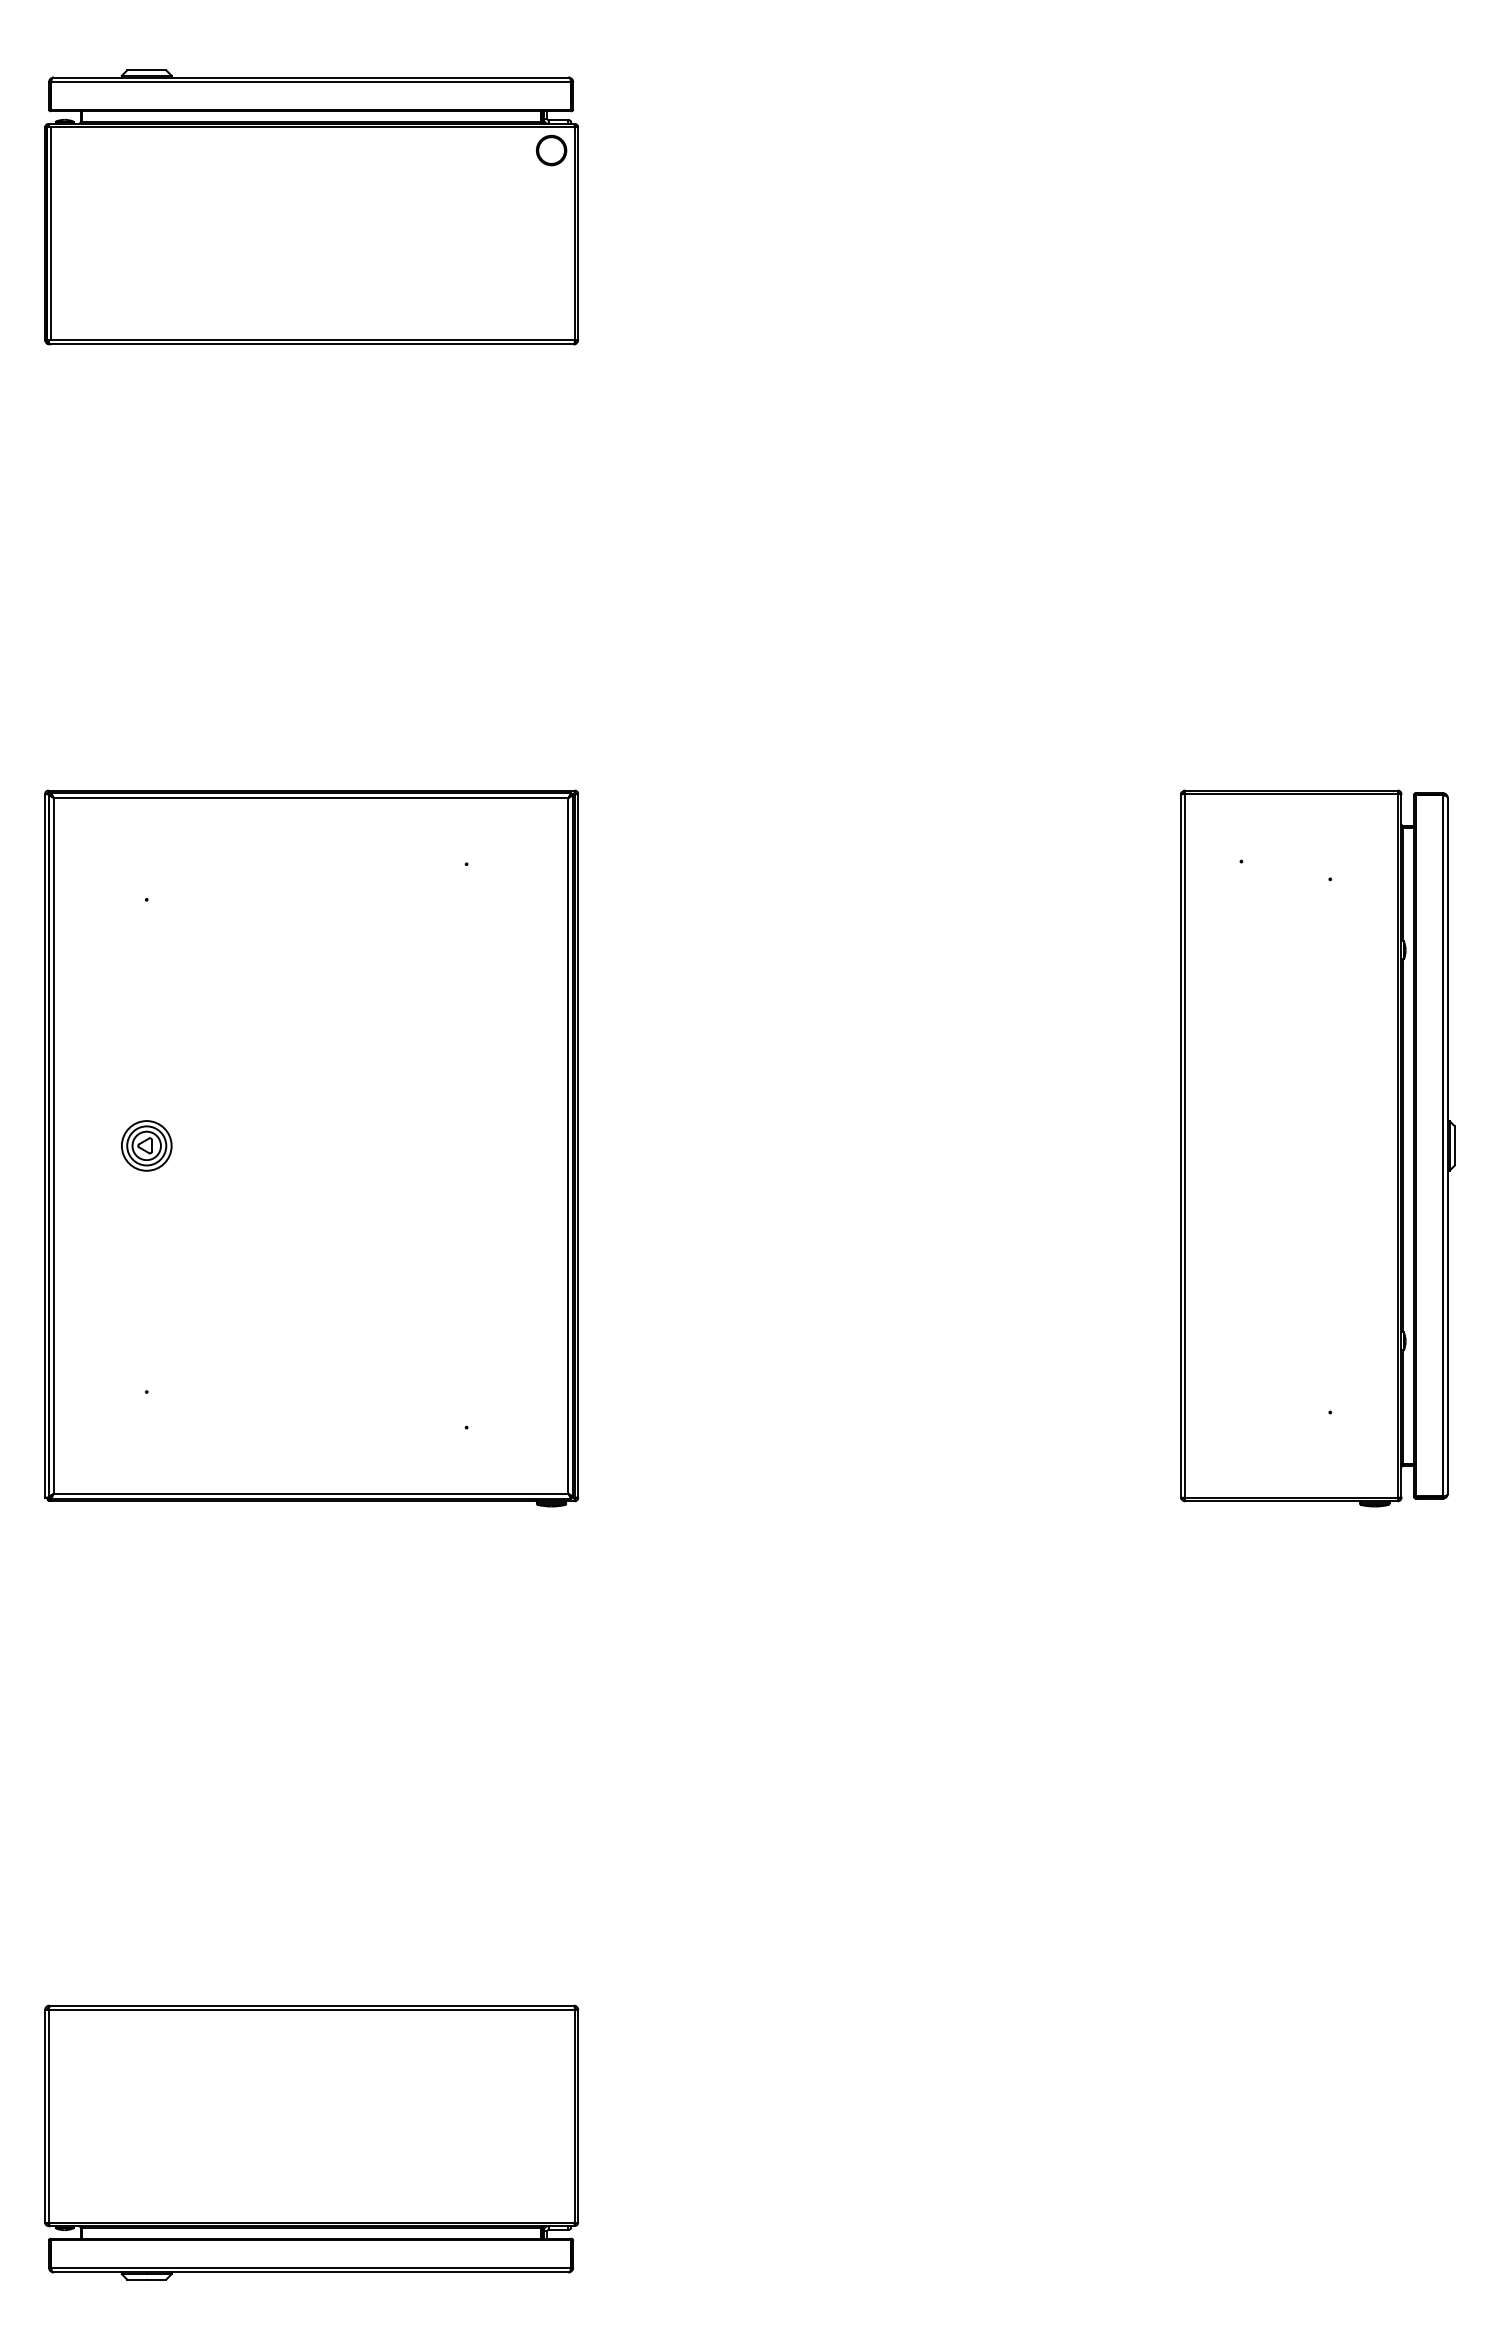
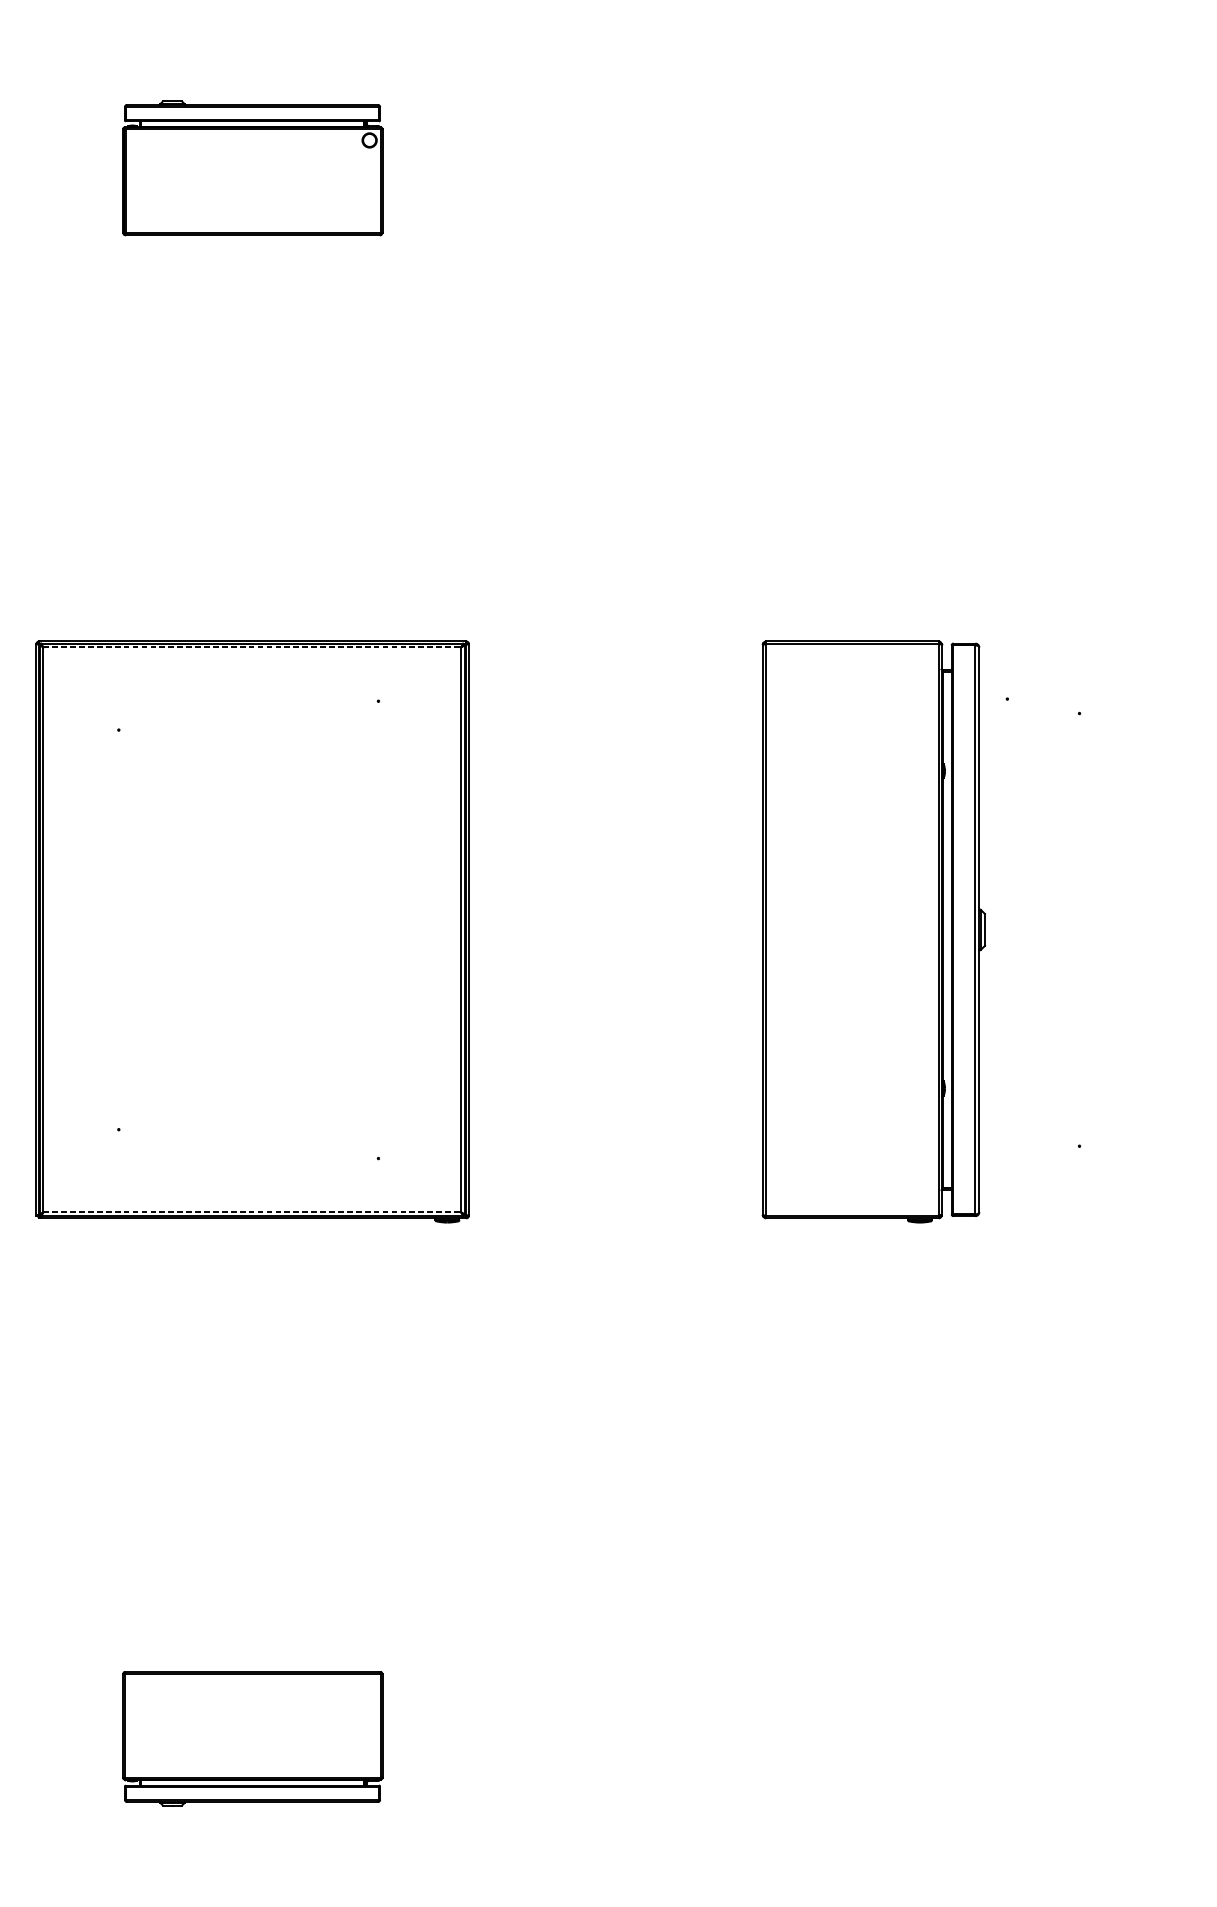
part: (311, 207) -> (252, 168), size x0.6
line: (311, 797) -> (252, 647), solid -> dashed
part: (146, 1145) -> (118, 929), removed
part: (1317, 1148) -> (873, 931), moved
line: (311, 1493) -> (252, 1212), solid -> dashed
part: (311, 2142) -> (252, 1738), size x0.6

